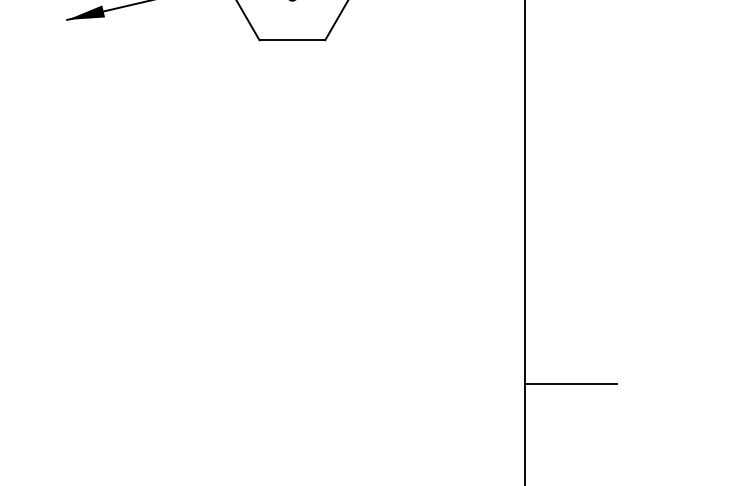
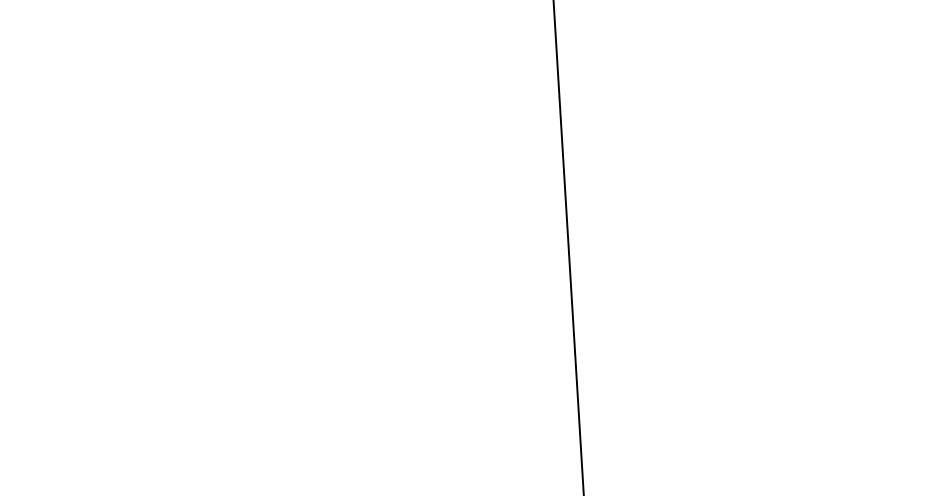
line: (570, 383) -> (632, 357), removed

